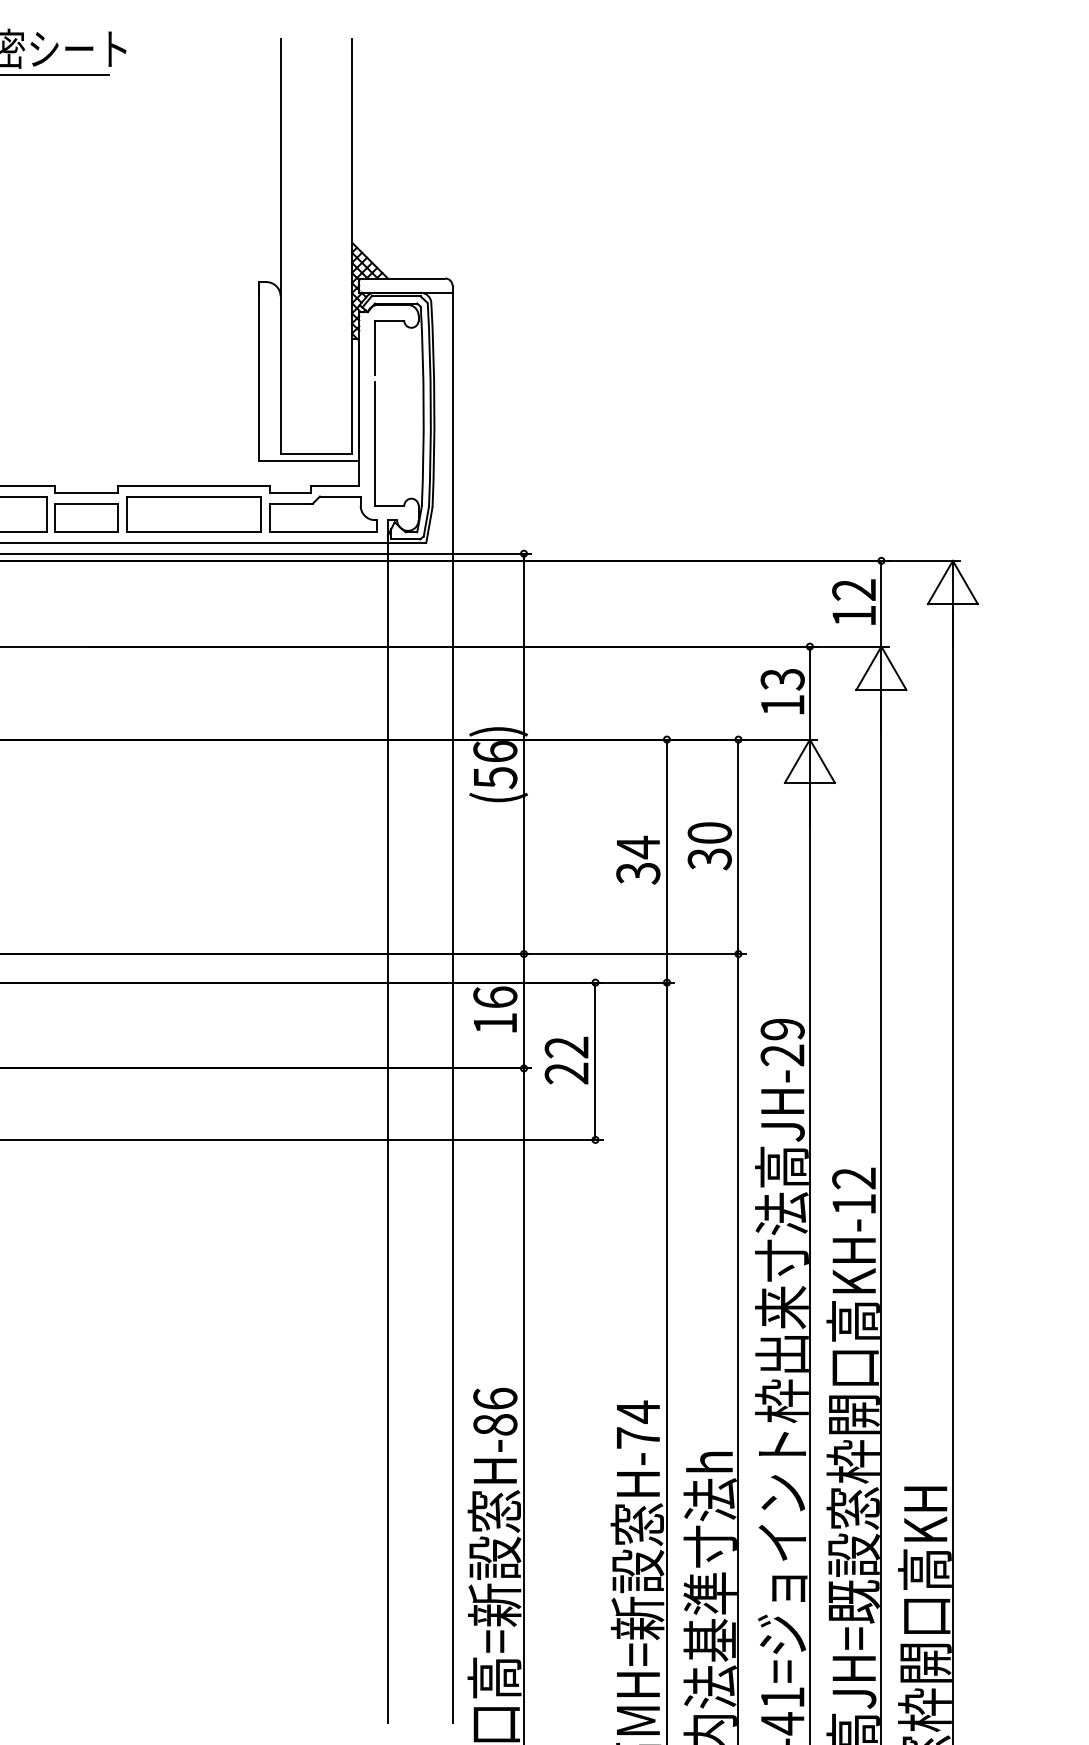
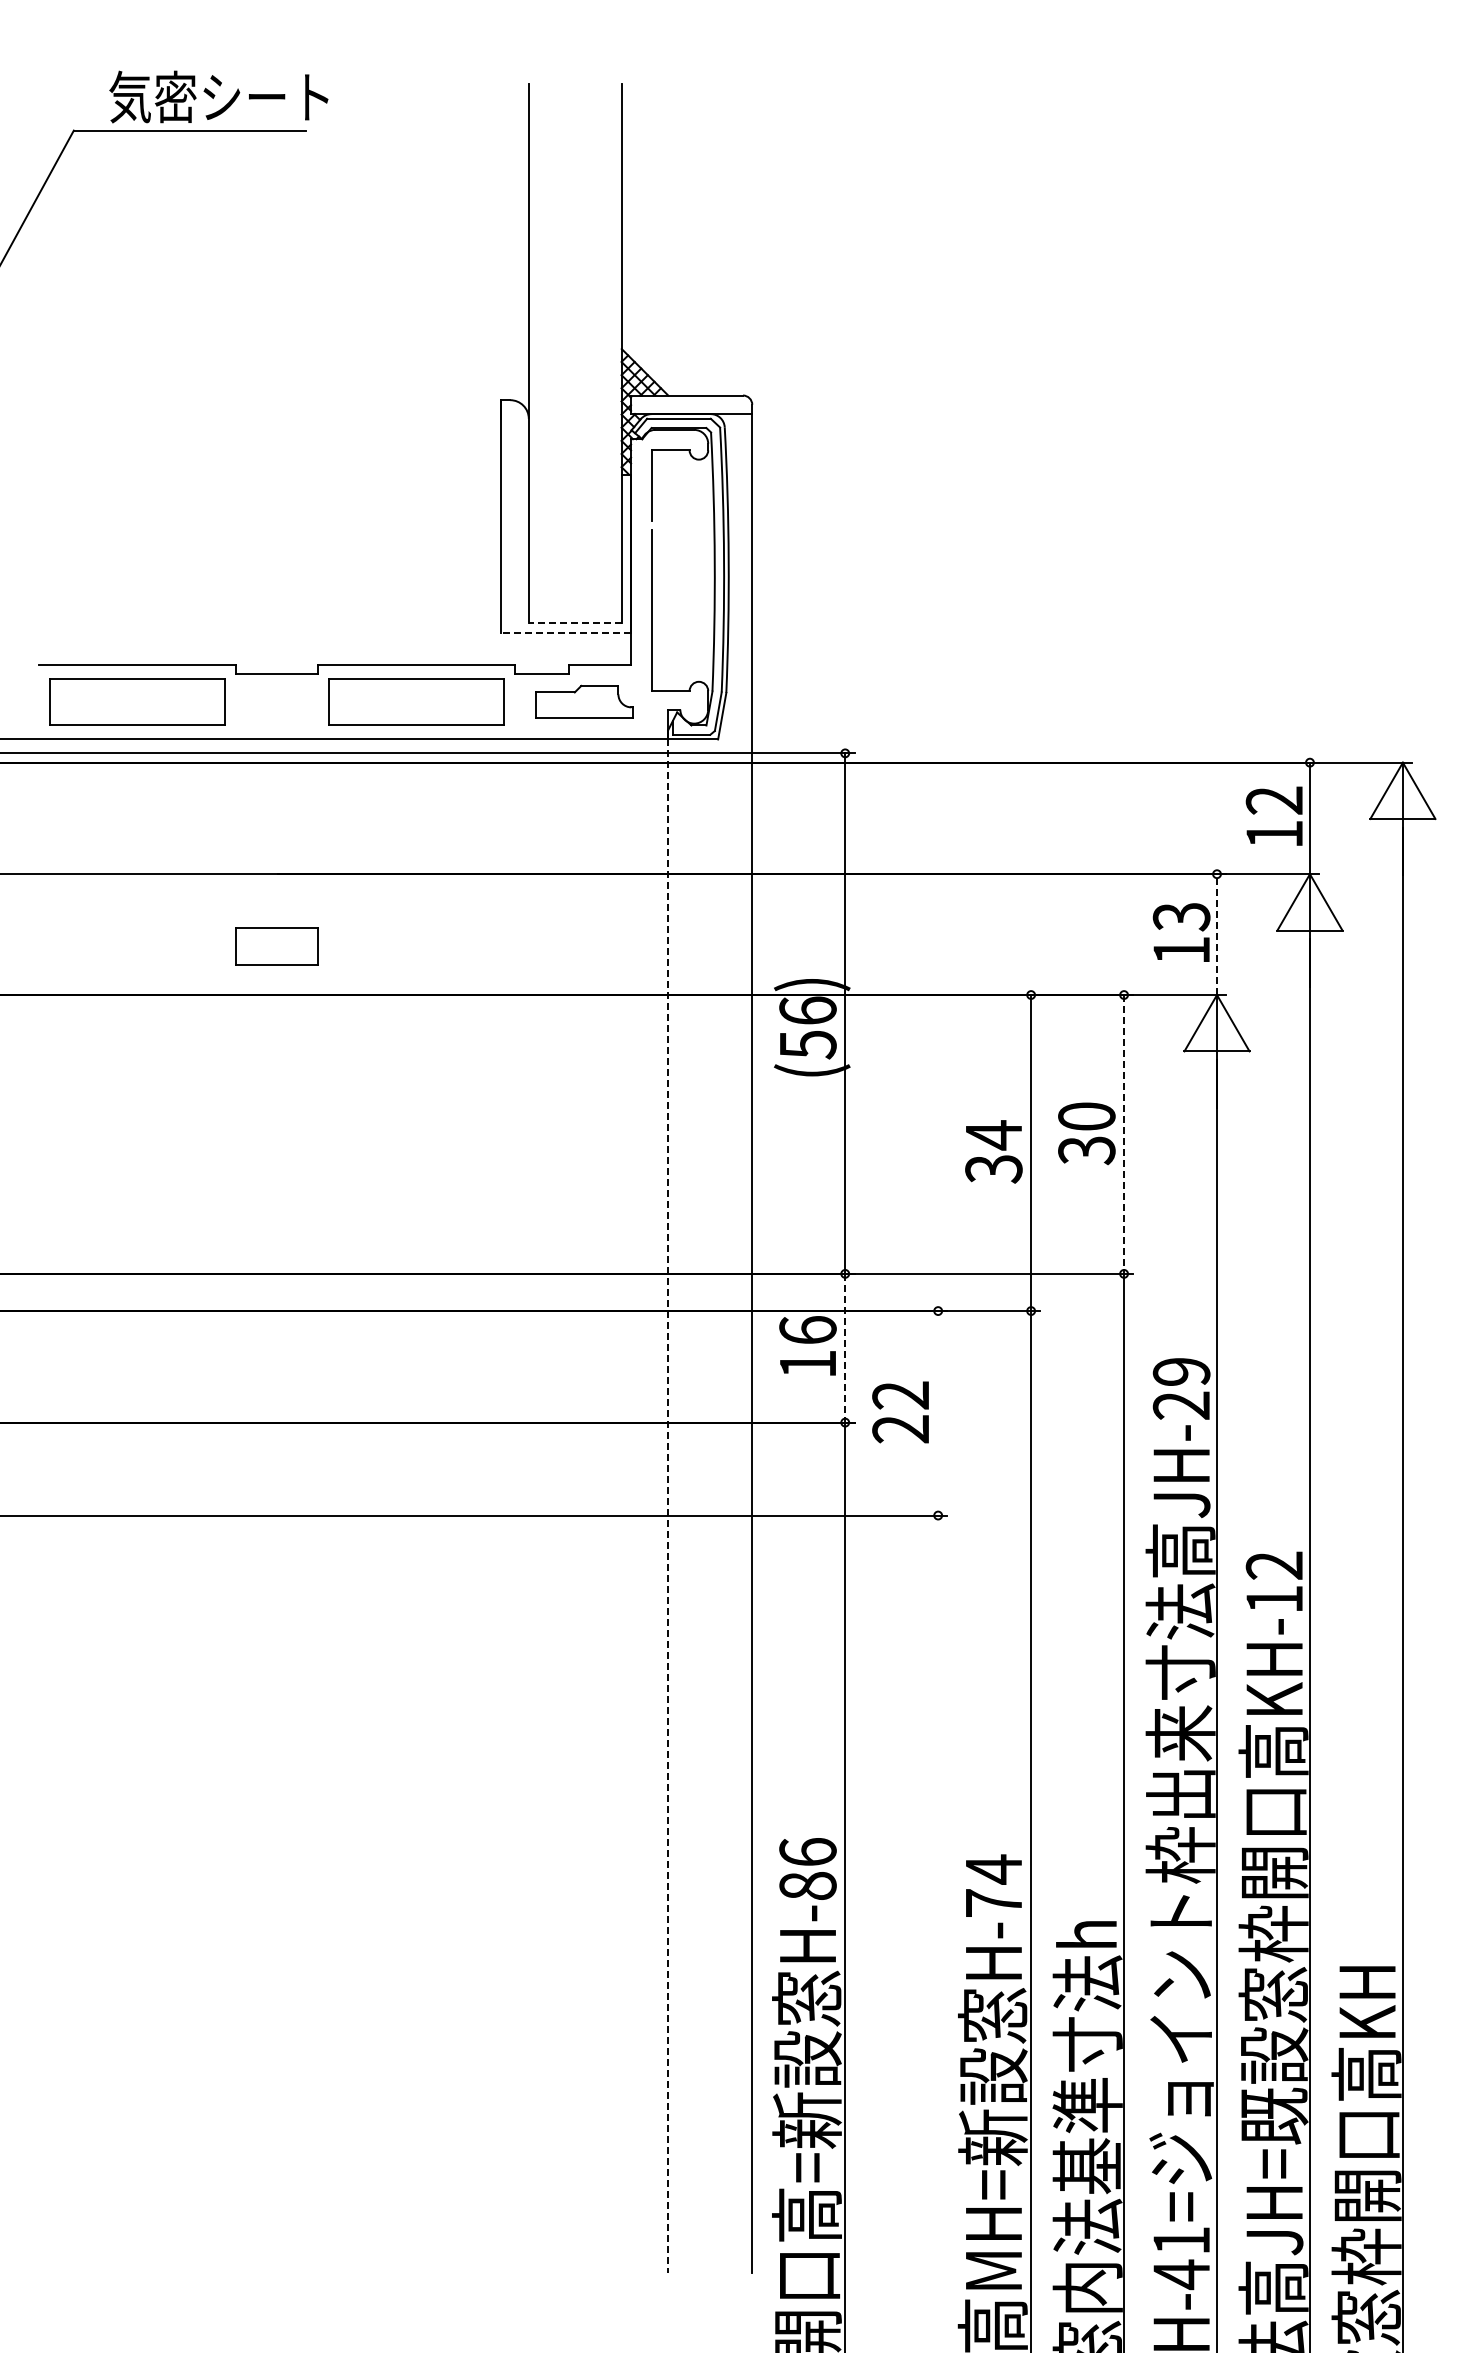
line: (315, 453) -> (574, 623), solid -> dashed
line: (308, 460) -> (565, 632), solid -> dashed
part: (323, 513) -> (584, 701), size x0.7
part: (86, 517) -> (276, 946), moved
line: (810, 693) -> (1217, 934), solid -> dashed
line: (738, 846) -> (1124, 1134), solid -> dashed
line: (524, 1011) -> (845, 1348), solid -> dashed
line: (595, 1061) -> (938, 1413), removed
line: (388, 1132) -> (668, 1506), solid -> dashed

